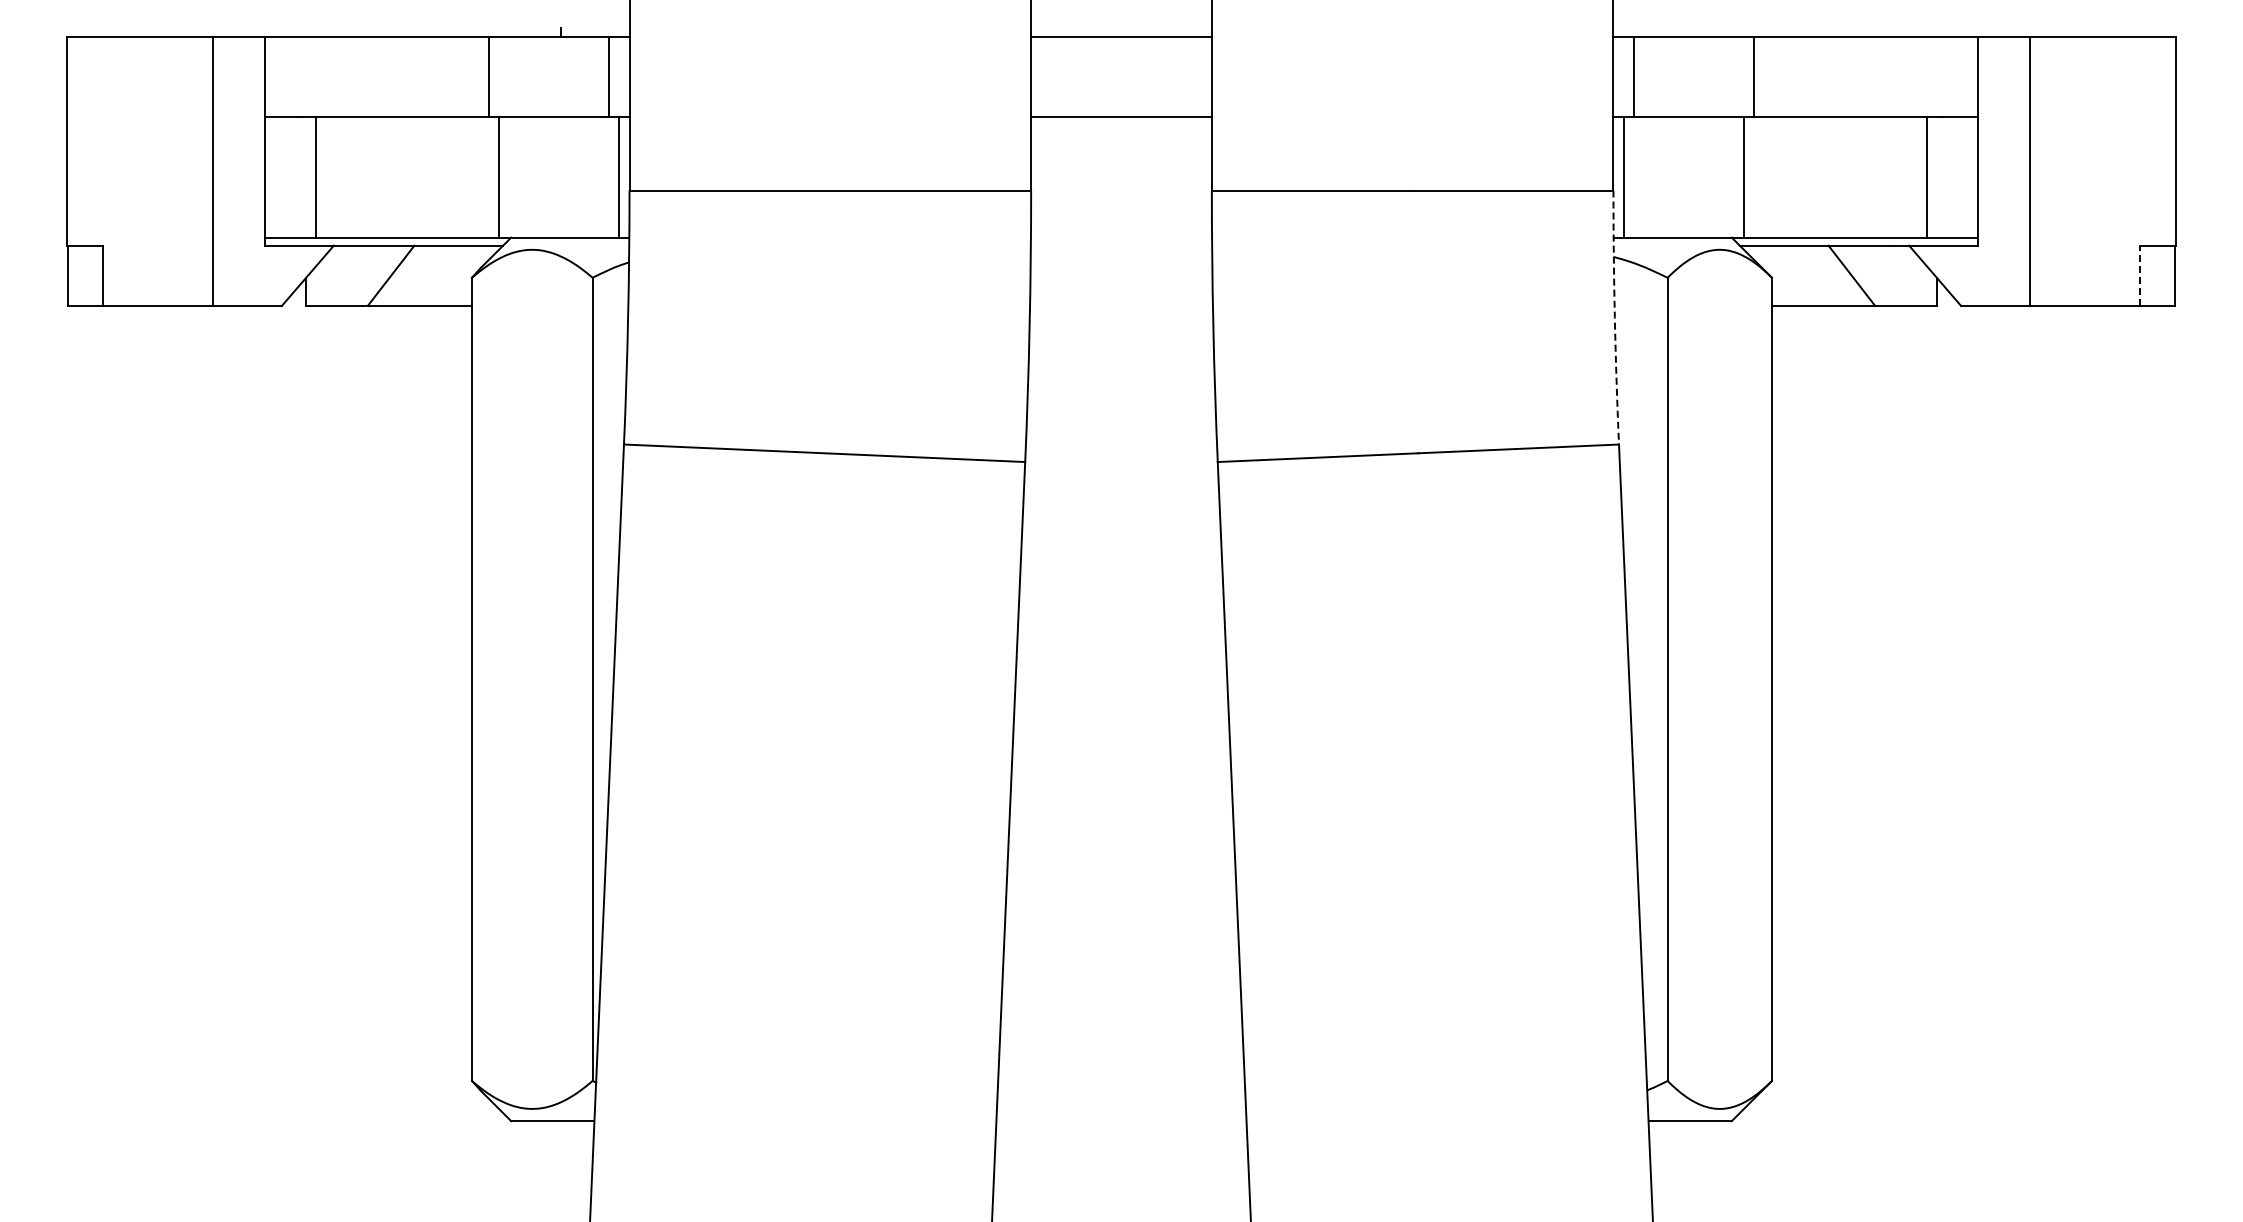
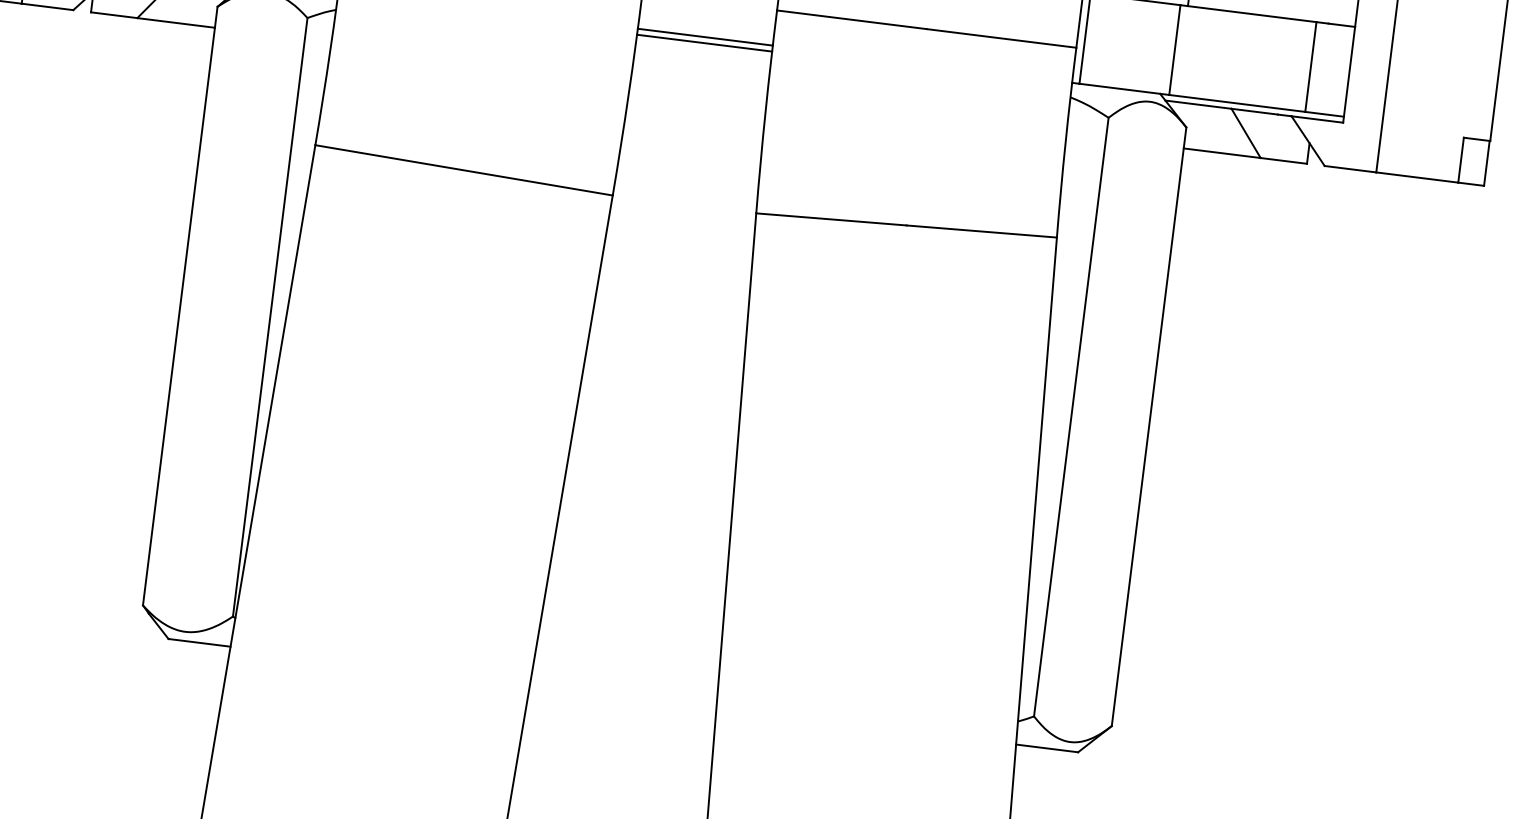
line: (1121, 237) -> (705, 37), added
line: (1121, 245) -> (704, 43), added
line: (2140, 275) -> (1461, 160), dashed -> solid
arc: (1614, 317) -> (1065, 142), dashed -> solid

